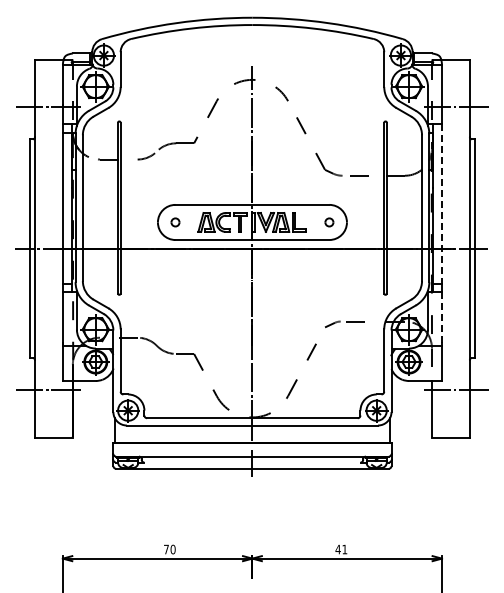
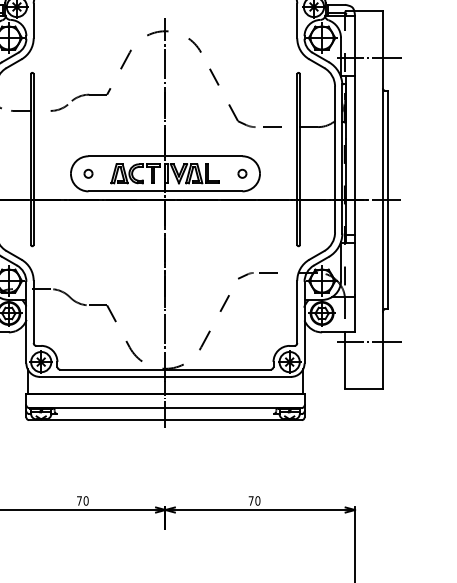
line: (442, 204) -> (355, 155), dashed -> solid
line: (442, 319) -> (355, 270), dashed -> solid
text: (341, 549) -> (254, 500), 41 -> 70

